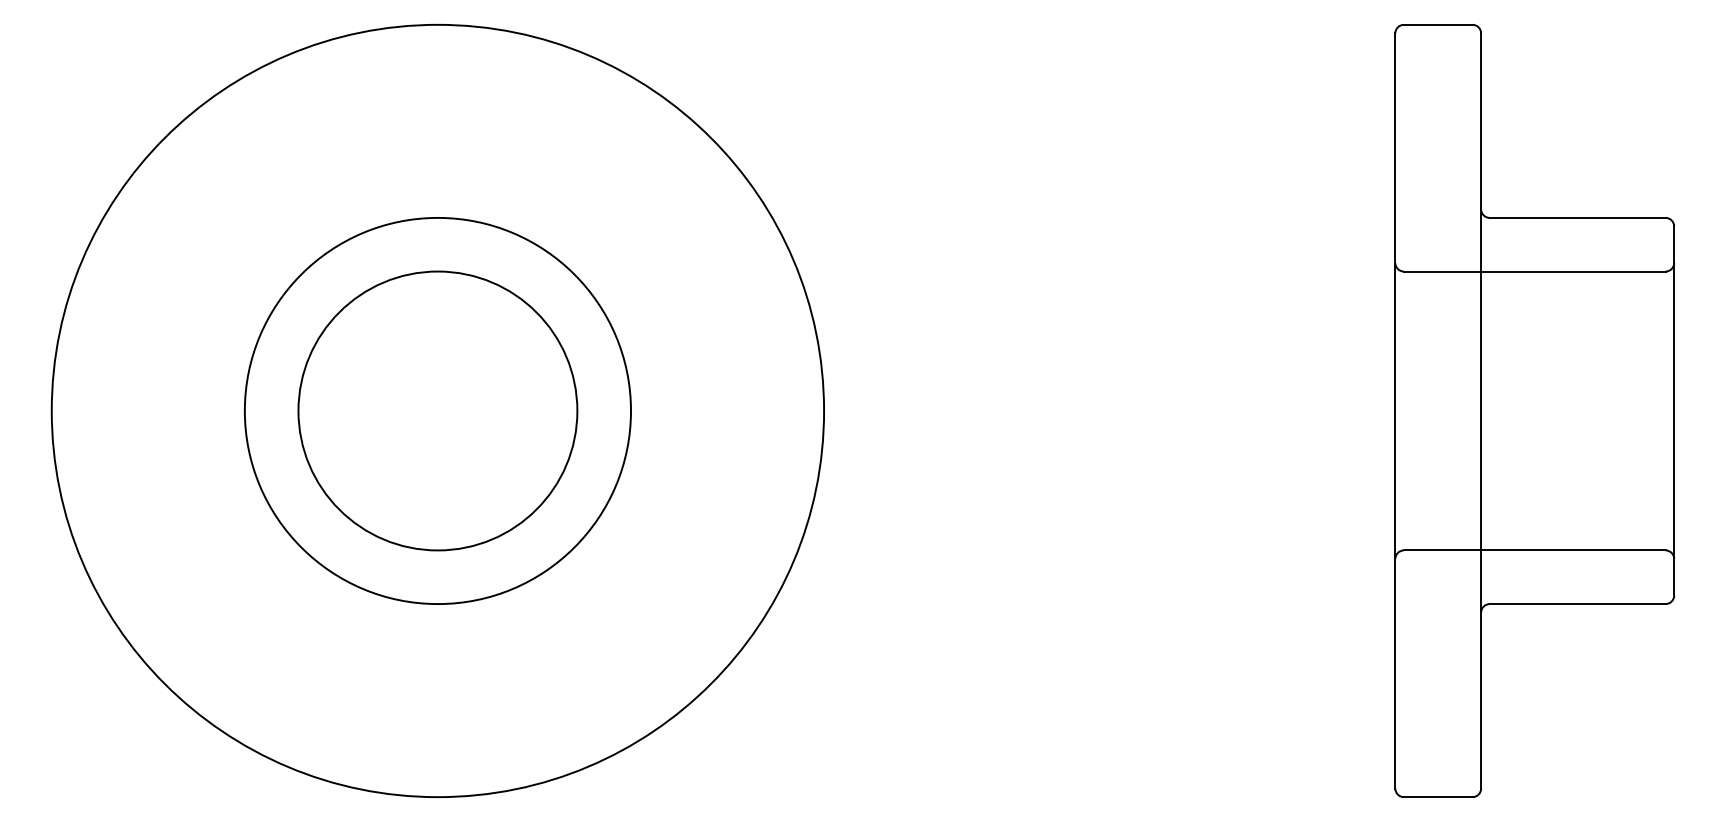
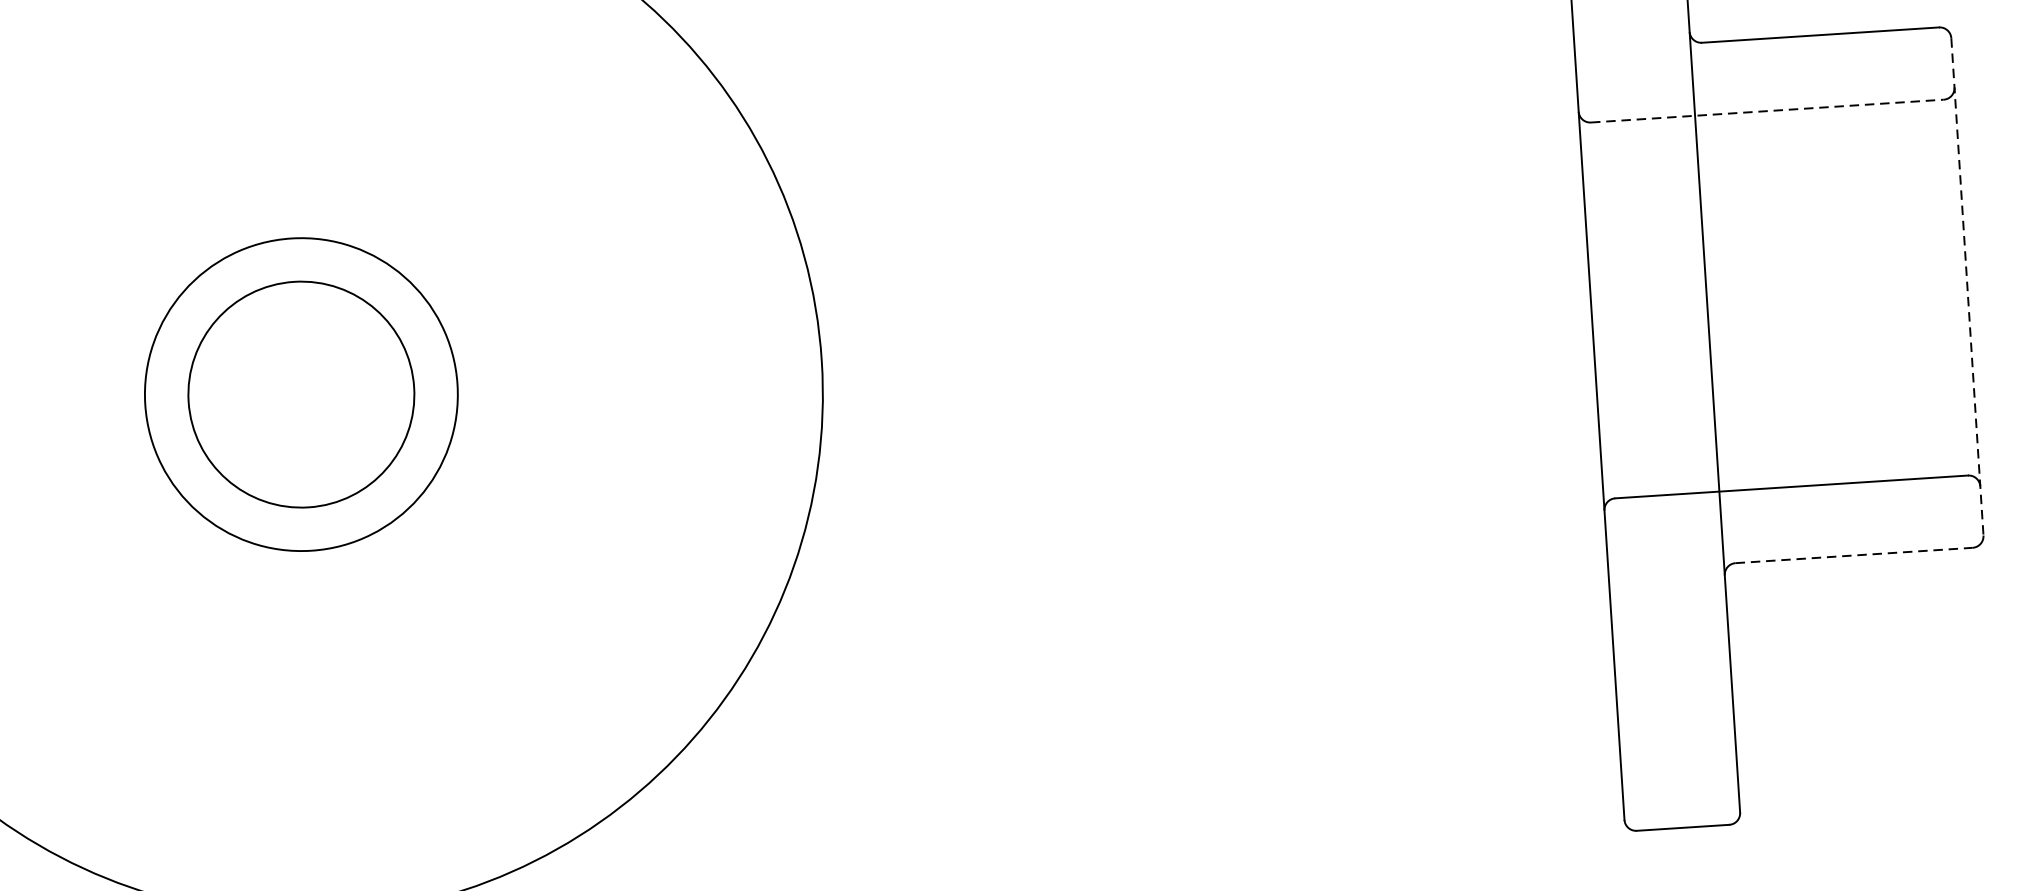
line: (1534, 271) -> (1766, 111), solid -> dashed
circle: (437, 410) -> (300, 393), size x0.6
circle: (437, 410) -> (300, 393), size x0.6
line: (1674, 411) -> (1967, 287), solid -> dashed
line: (1577, 604) -> (1853, 556), solid -> dashed

